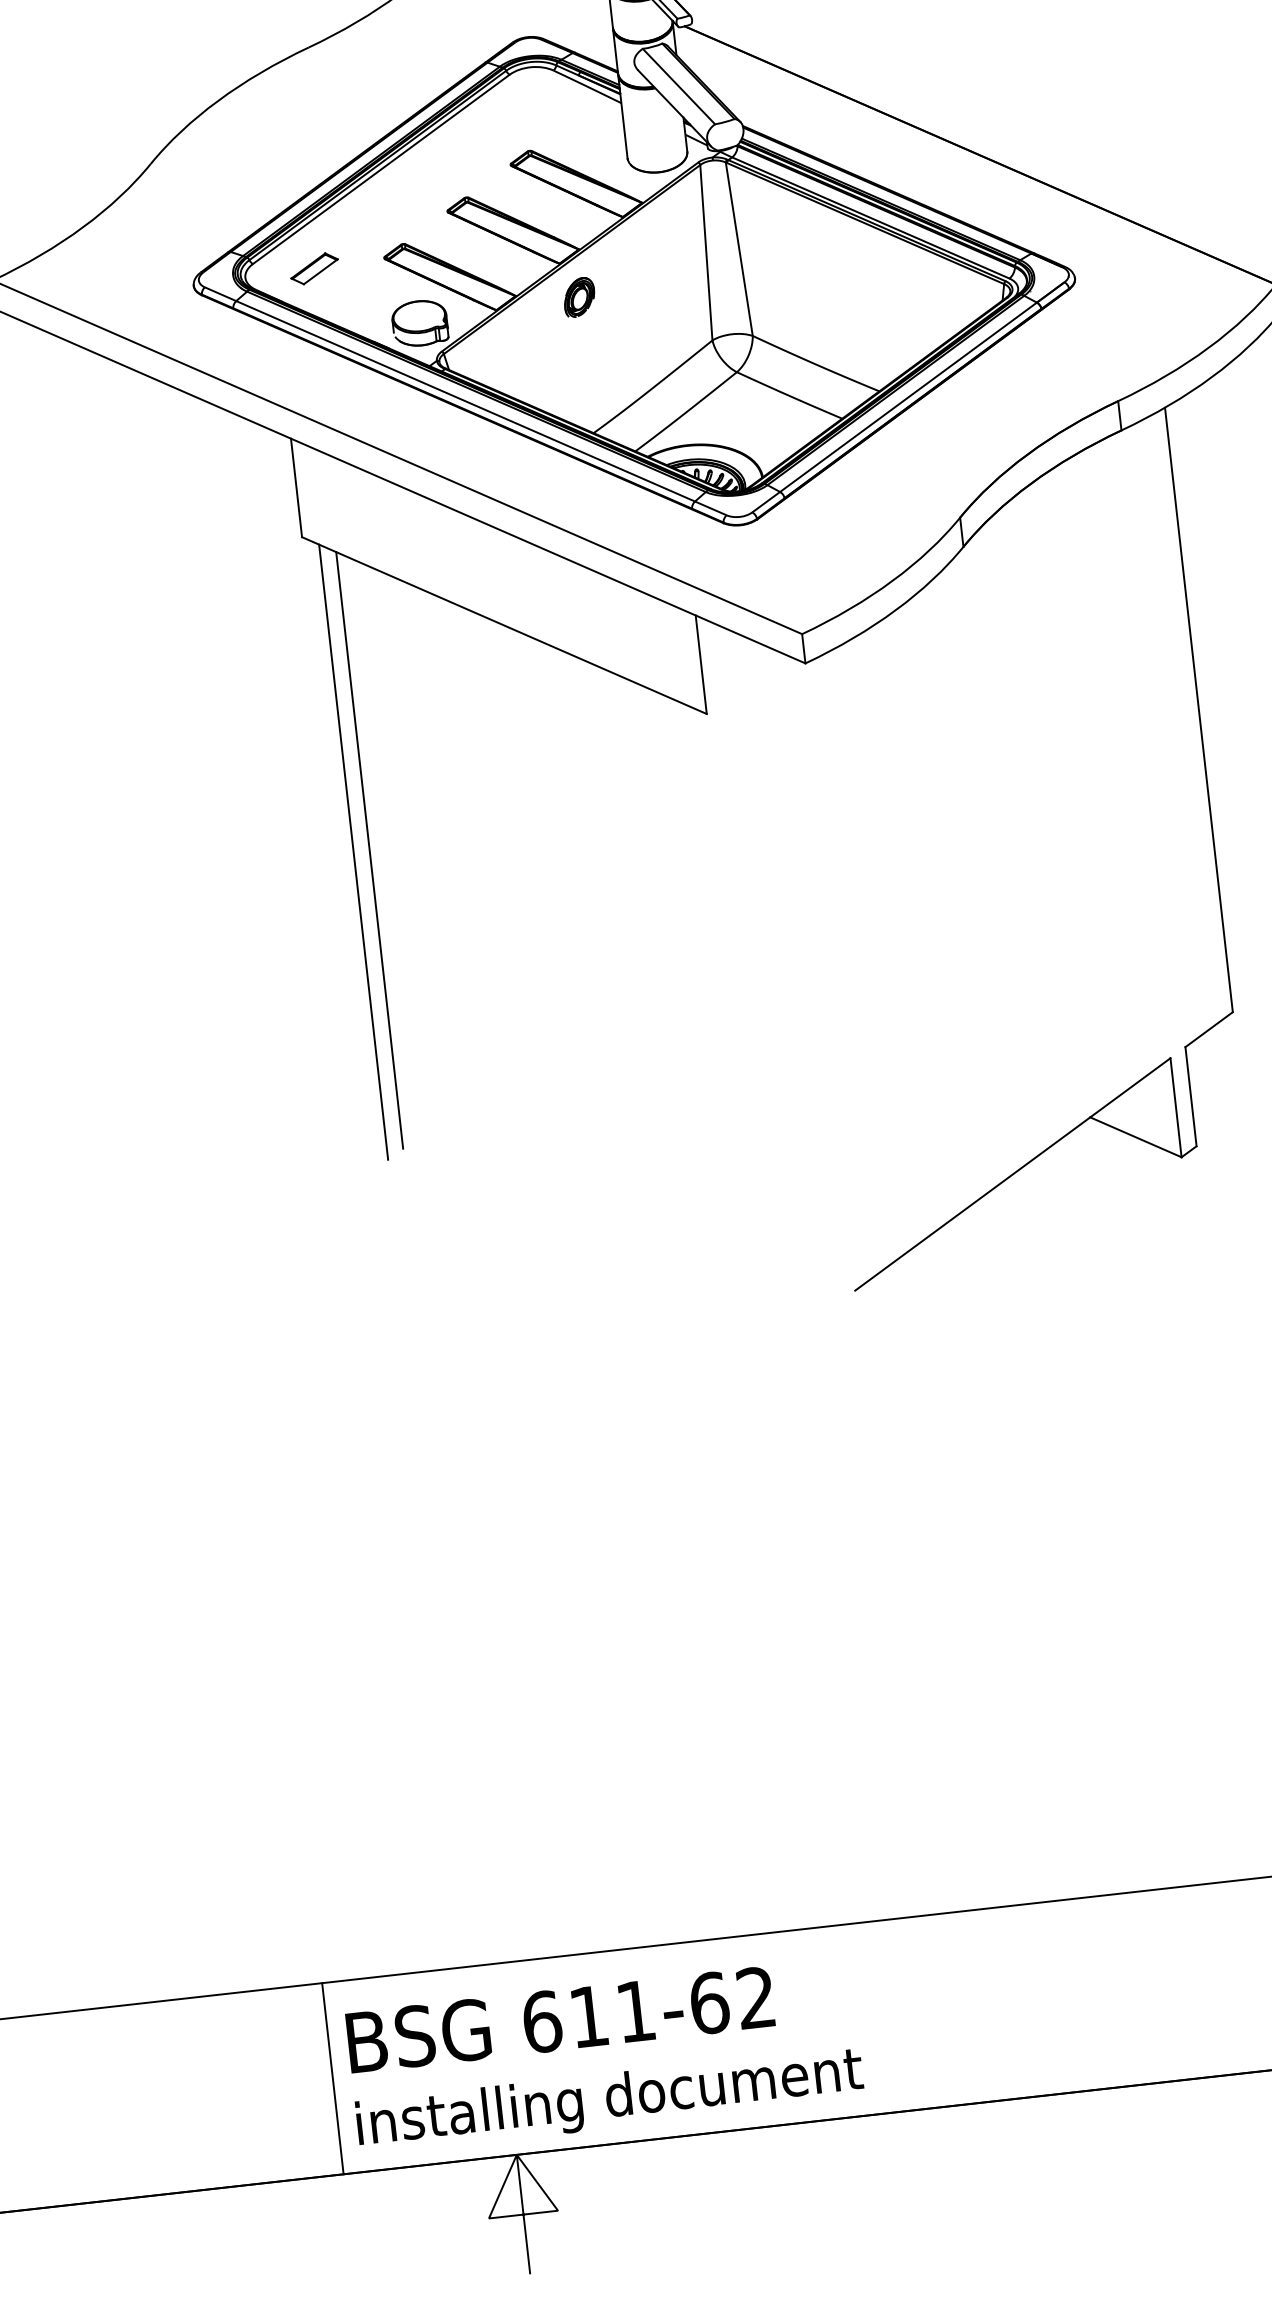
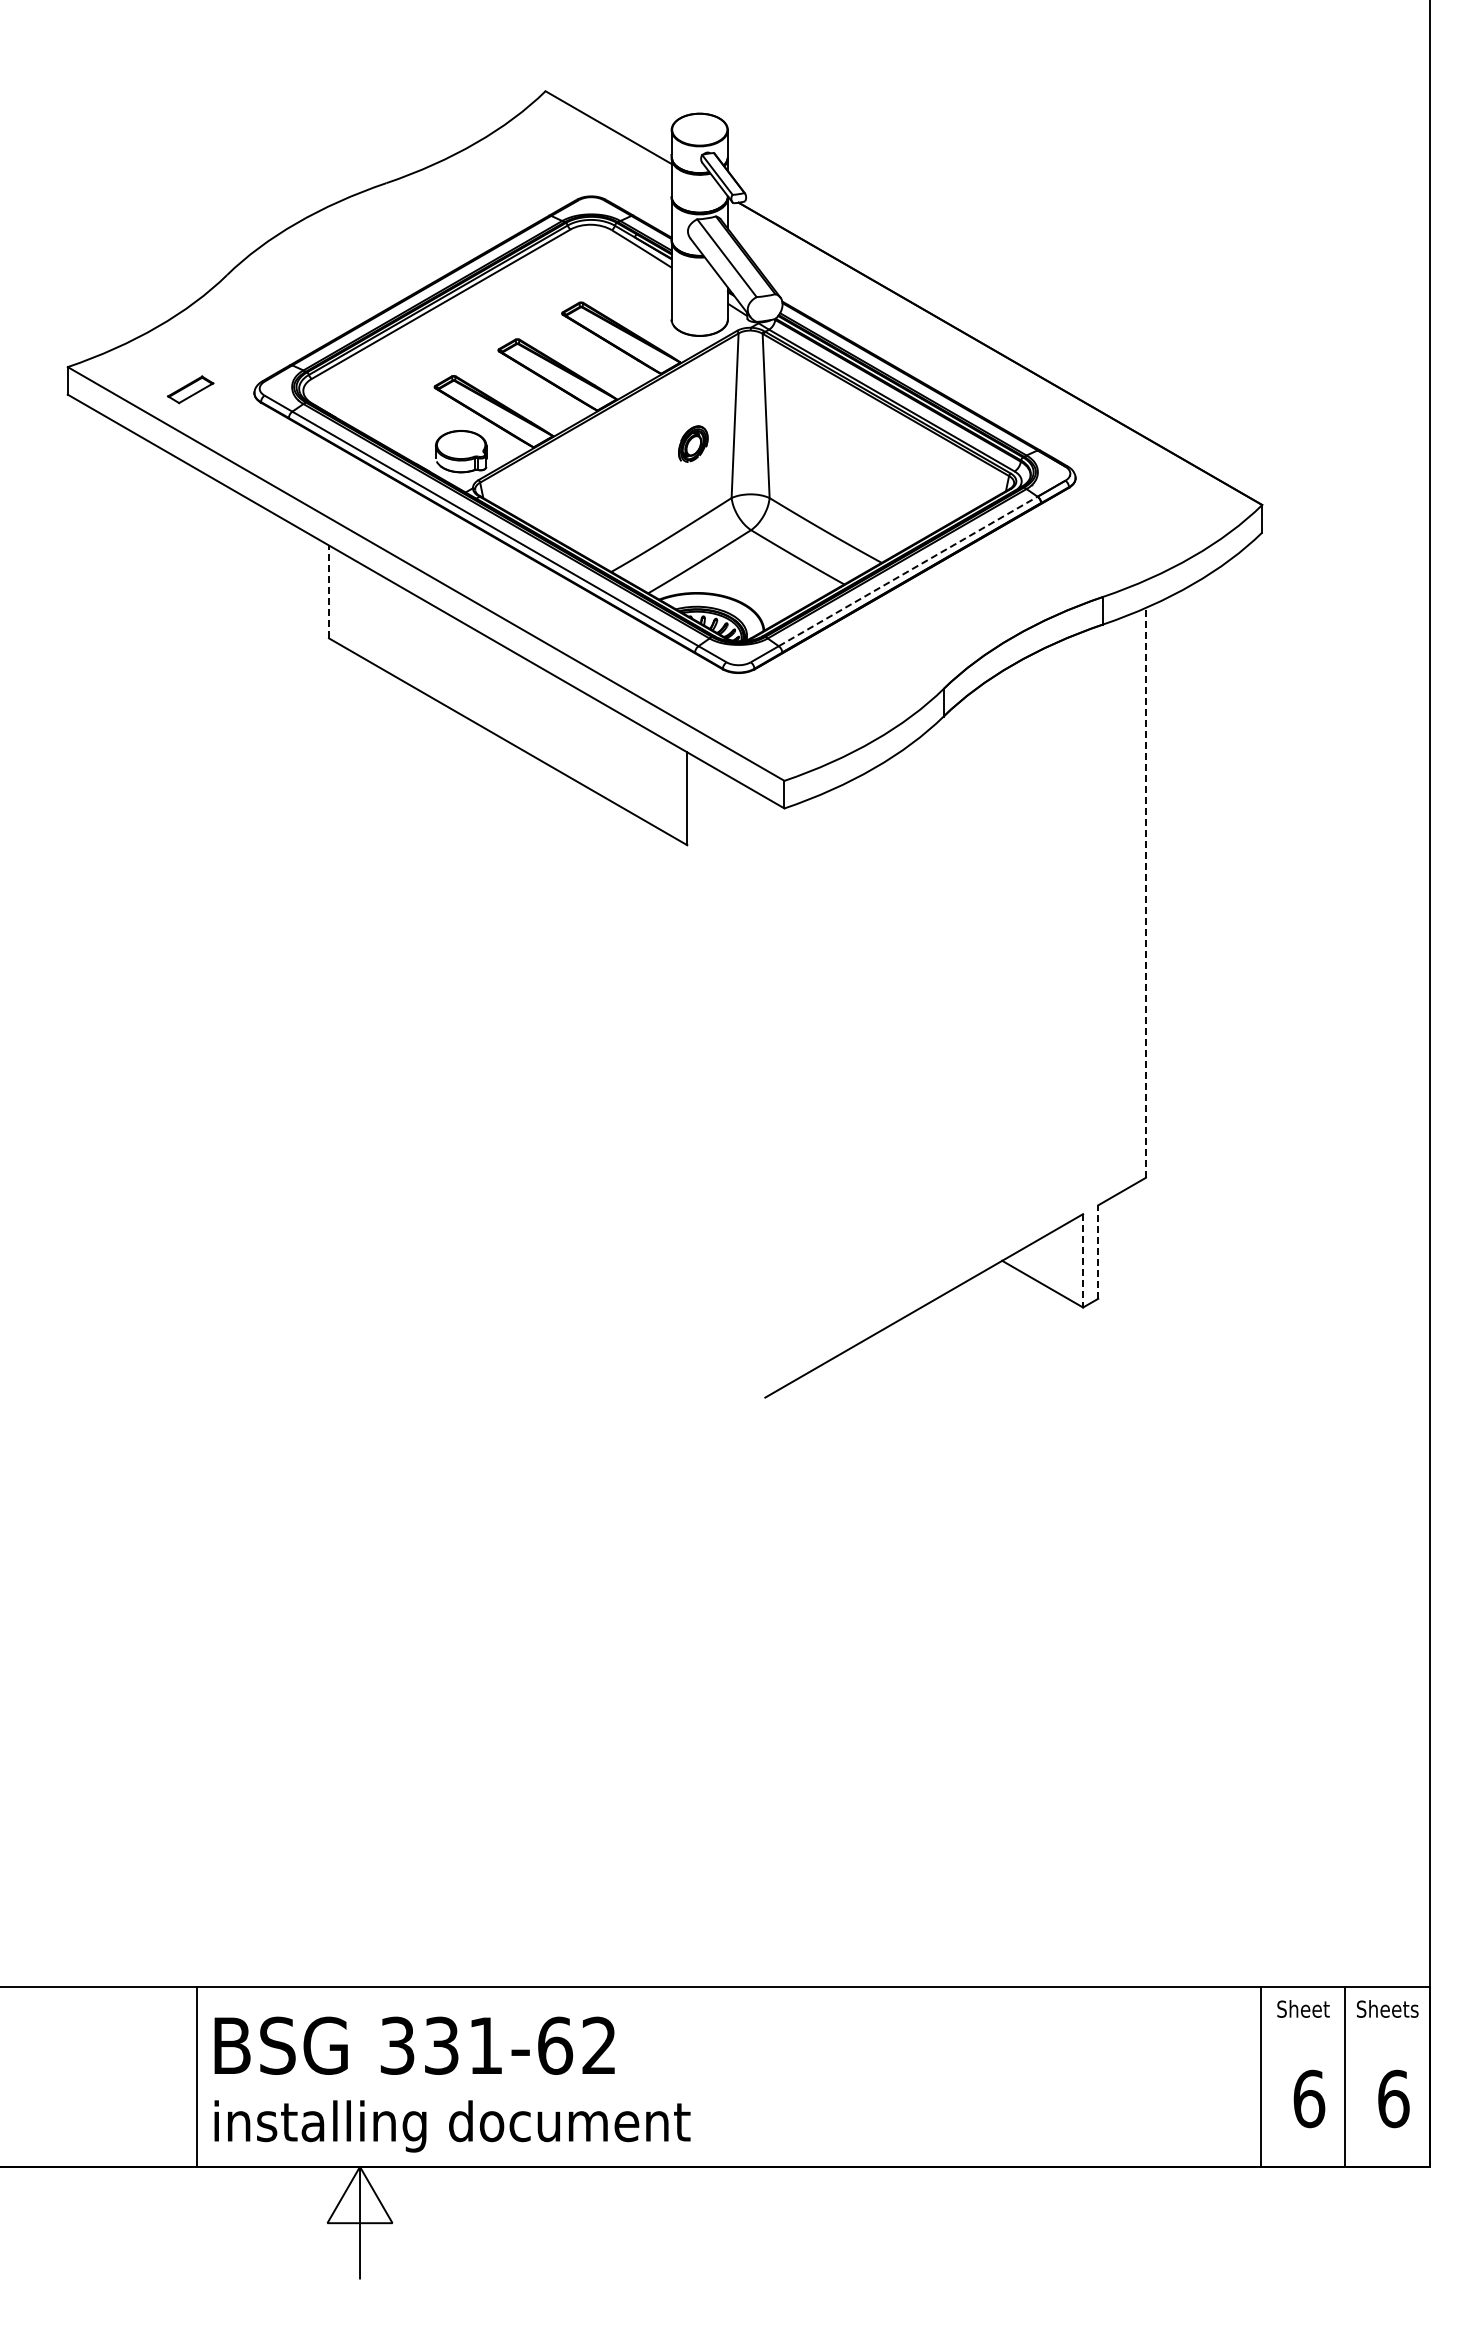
part: (314, 268) -> (190, 389), moved
part: (579, 296) -> (693, 443), moved
line: (908, 397) -> (908, 571), solid -> dashed
line: (295, 487) -> (328, 591), solid -> dashed
line: (1198, 709) -> (1145, 892), solid -> dashed
line: (369, 849) -> (359, 936), removed
line: (354, 852) -> (344, 937), removed
line: (1191, 1097) -> (1098, 1252), solid -> dashed
line: (1176, 1107) -> (1083, 1260), solid -> dashed
text: (565, 2019) -> (419, 2045), 611-62 -> 331-62

